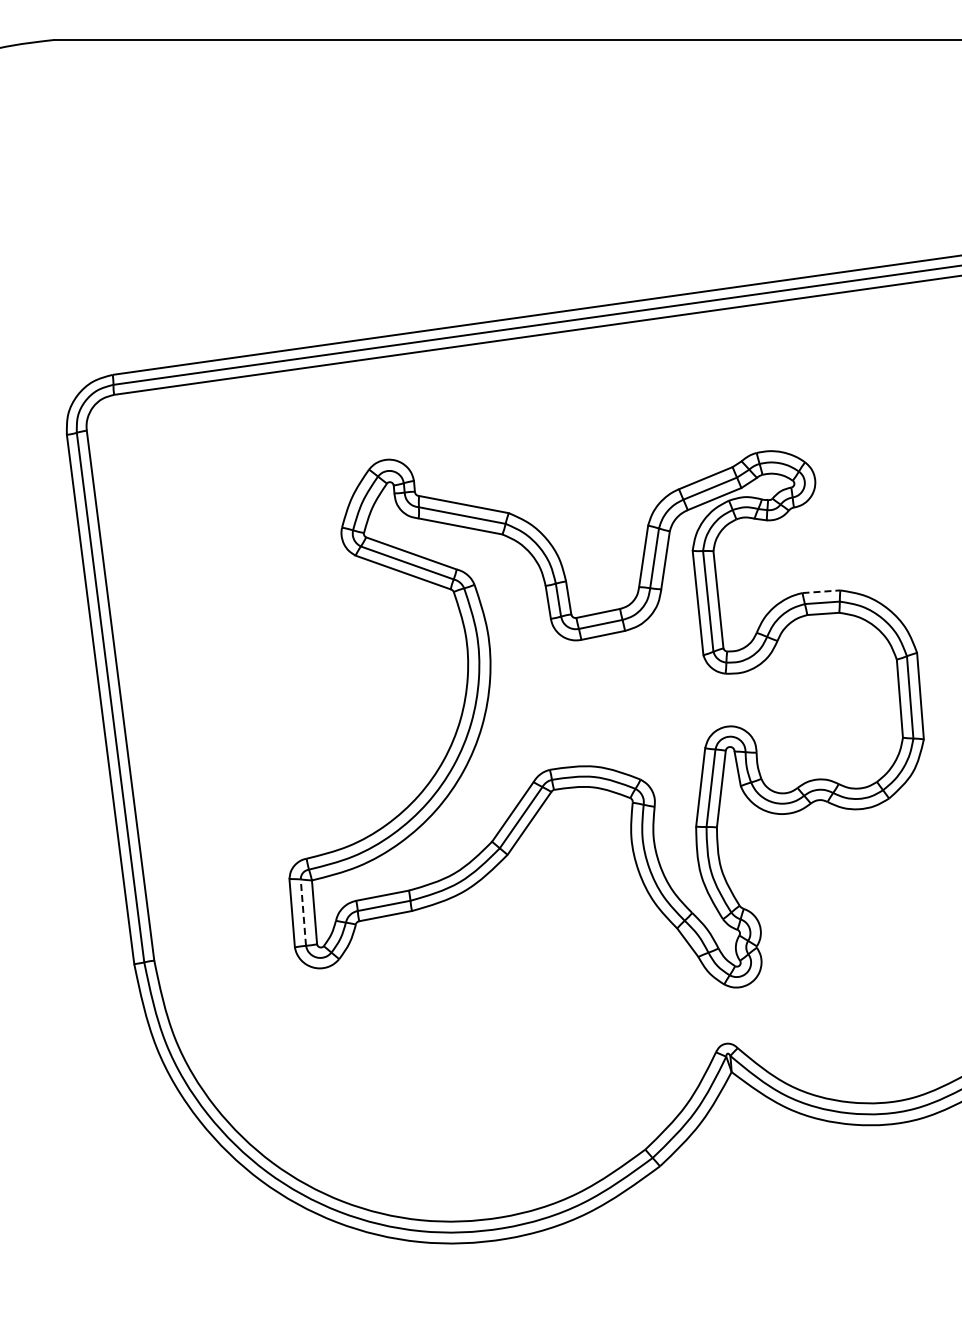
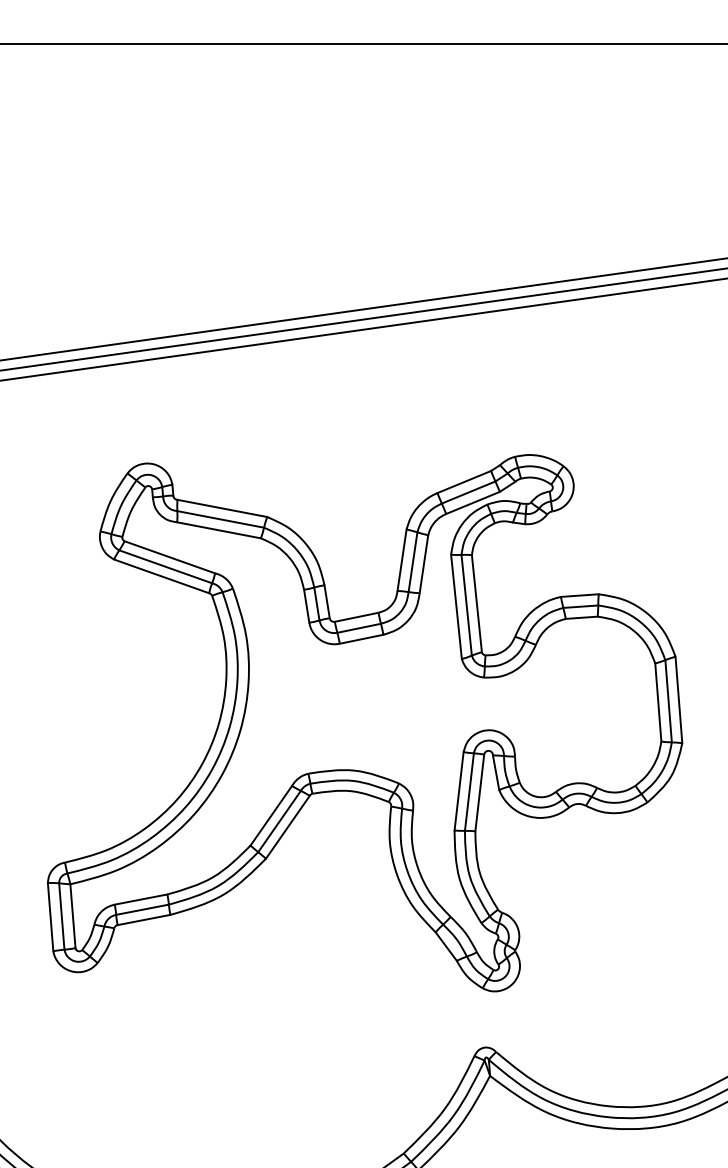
line: (821, 591) -> (579, 595), dashed -> solid
line: (303, 912) -> (61, 916), dashed -> solid

